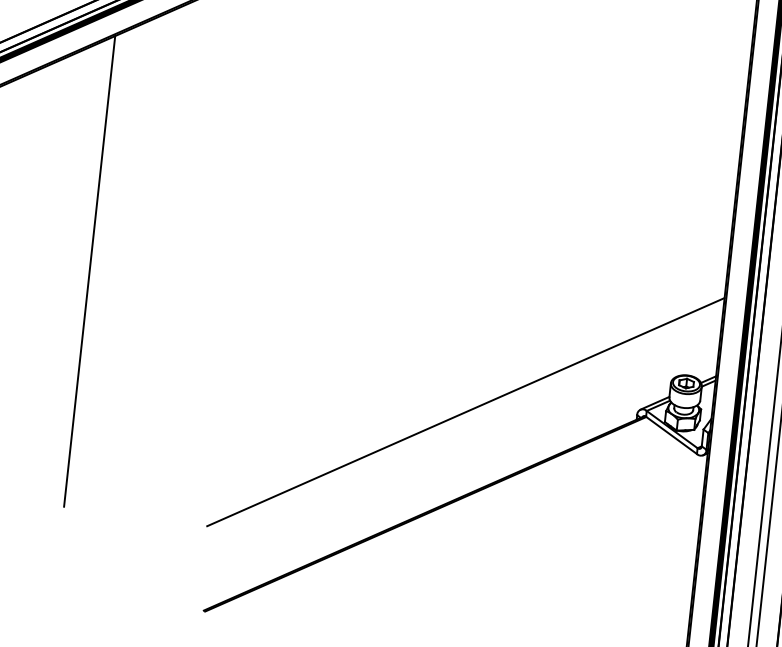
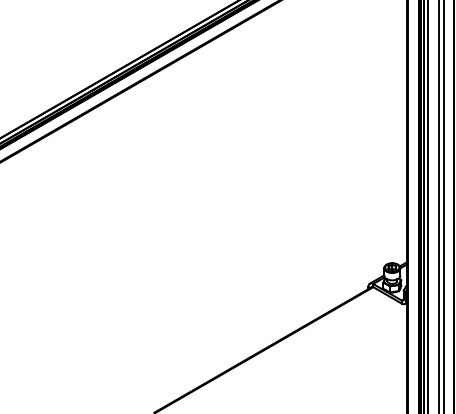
line: (89, 270) -> (75, 242), removed
line: (466, 411) -> (279, 294), removed

